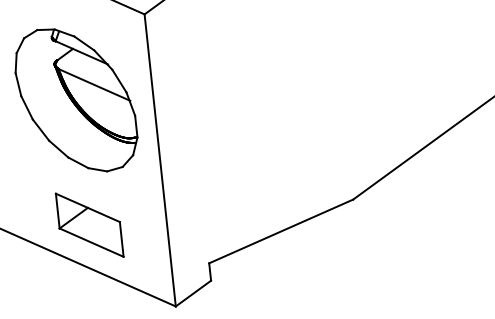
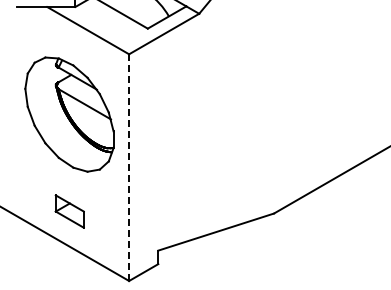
line: (160, 160) -> (129, 167), solid -> dashed
part: (89, 225) -> (69, 211), size x0.6

